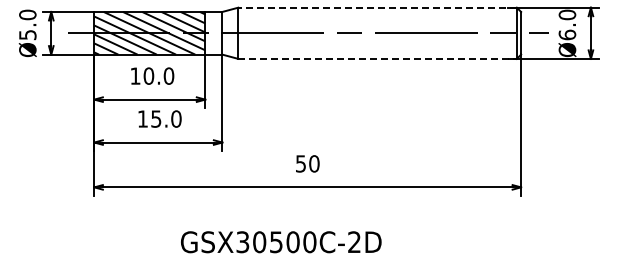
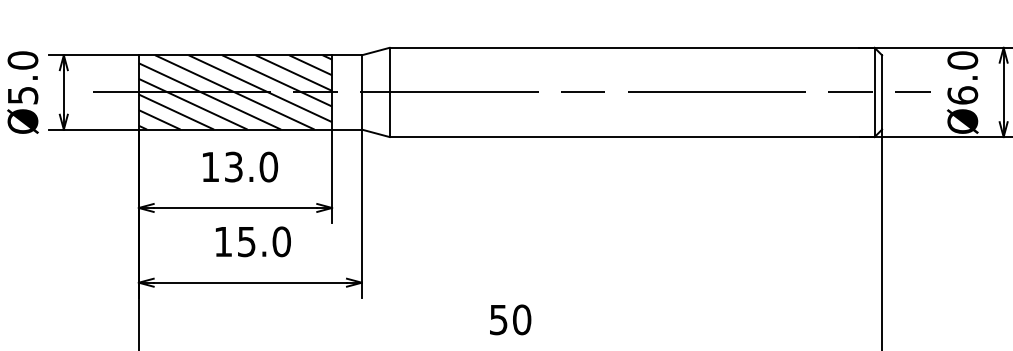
line: (377, 7) -> (631, 47), dashed -> solid
line: (378, 58) -> (633, 136), dashed -> solid
text: (148, 75) -> (233, 165), 10.0 -> 13.0

